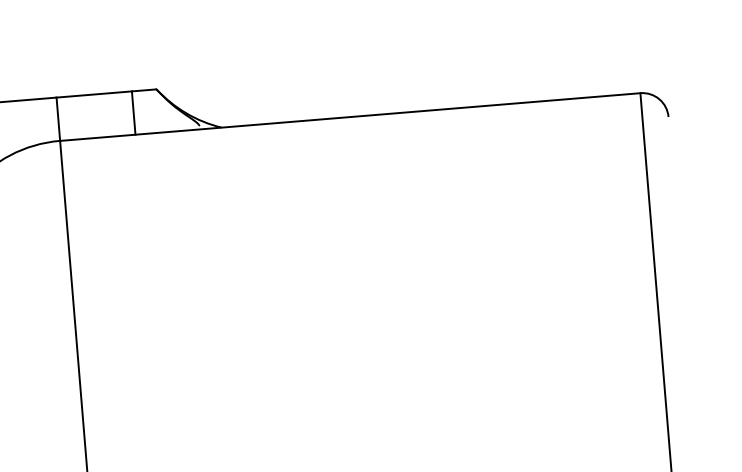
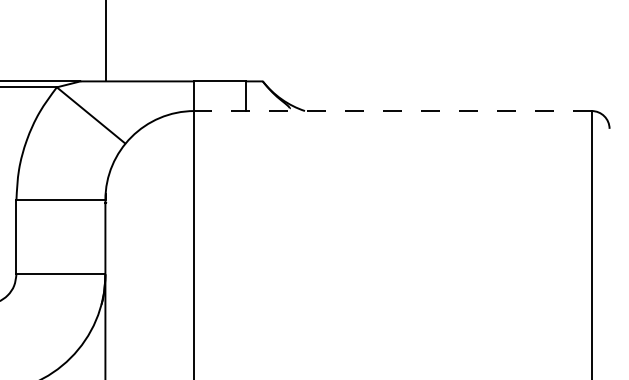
line: (350, 117) -> (393, 111), solid -> dashed

